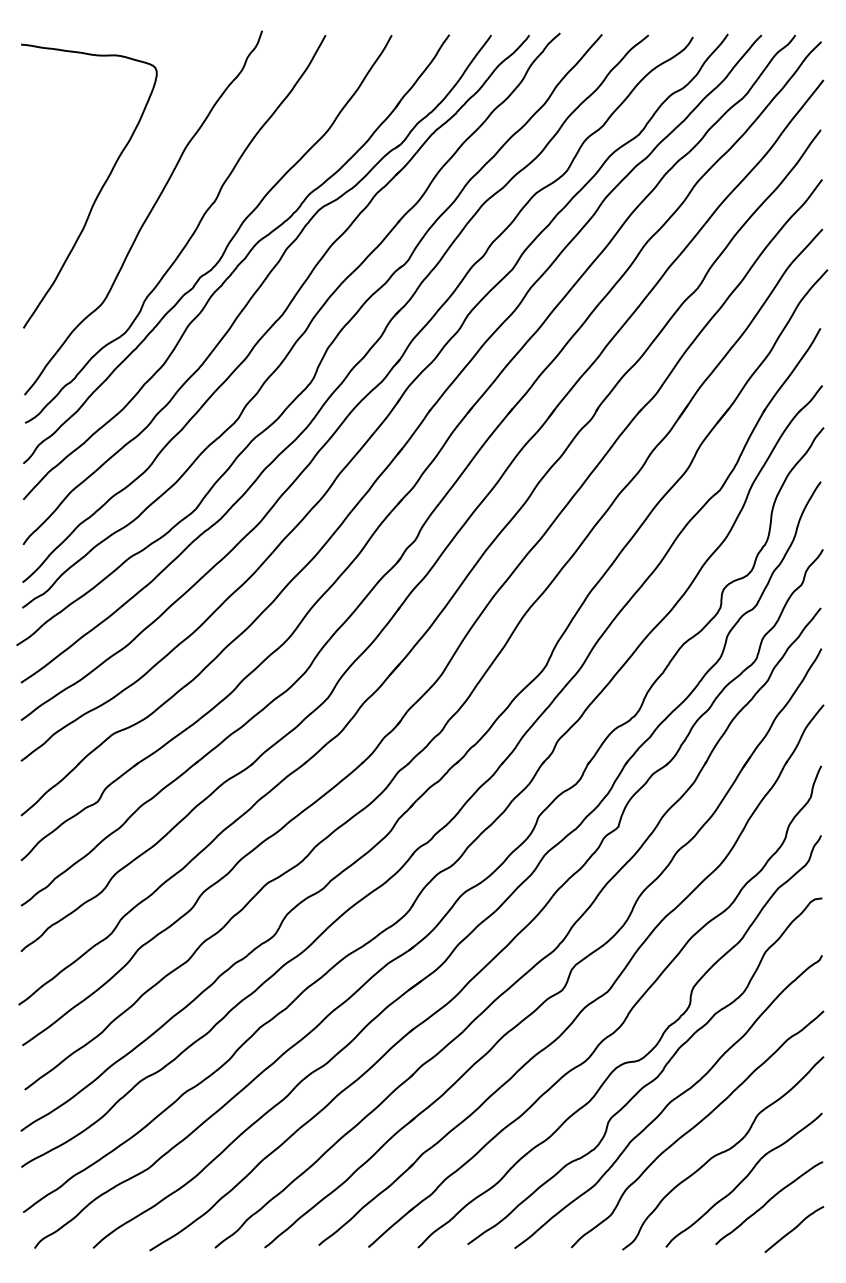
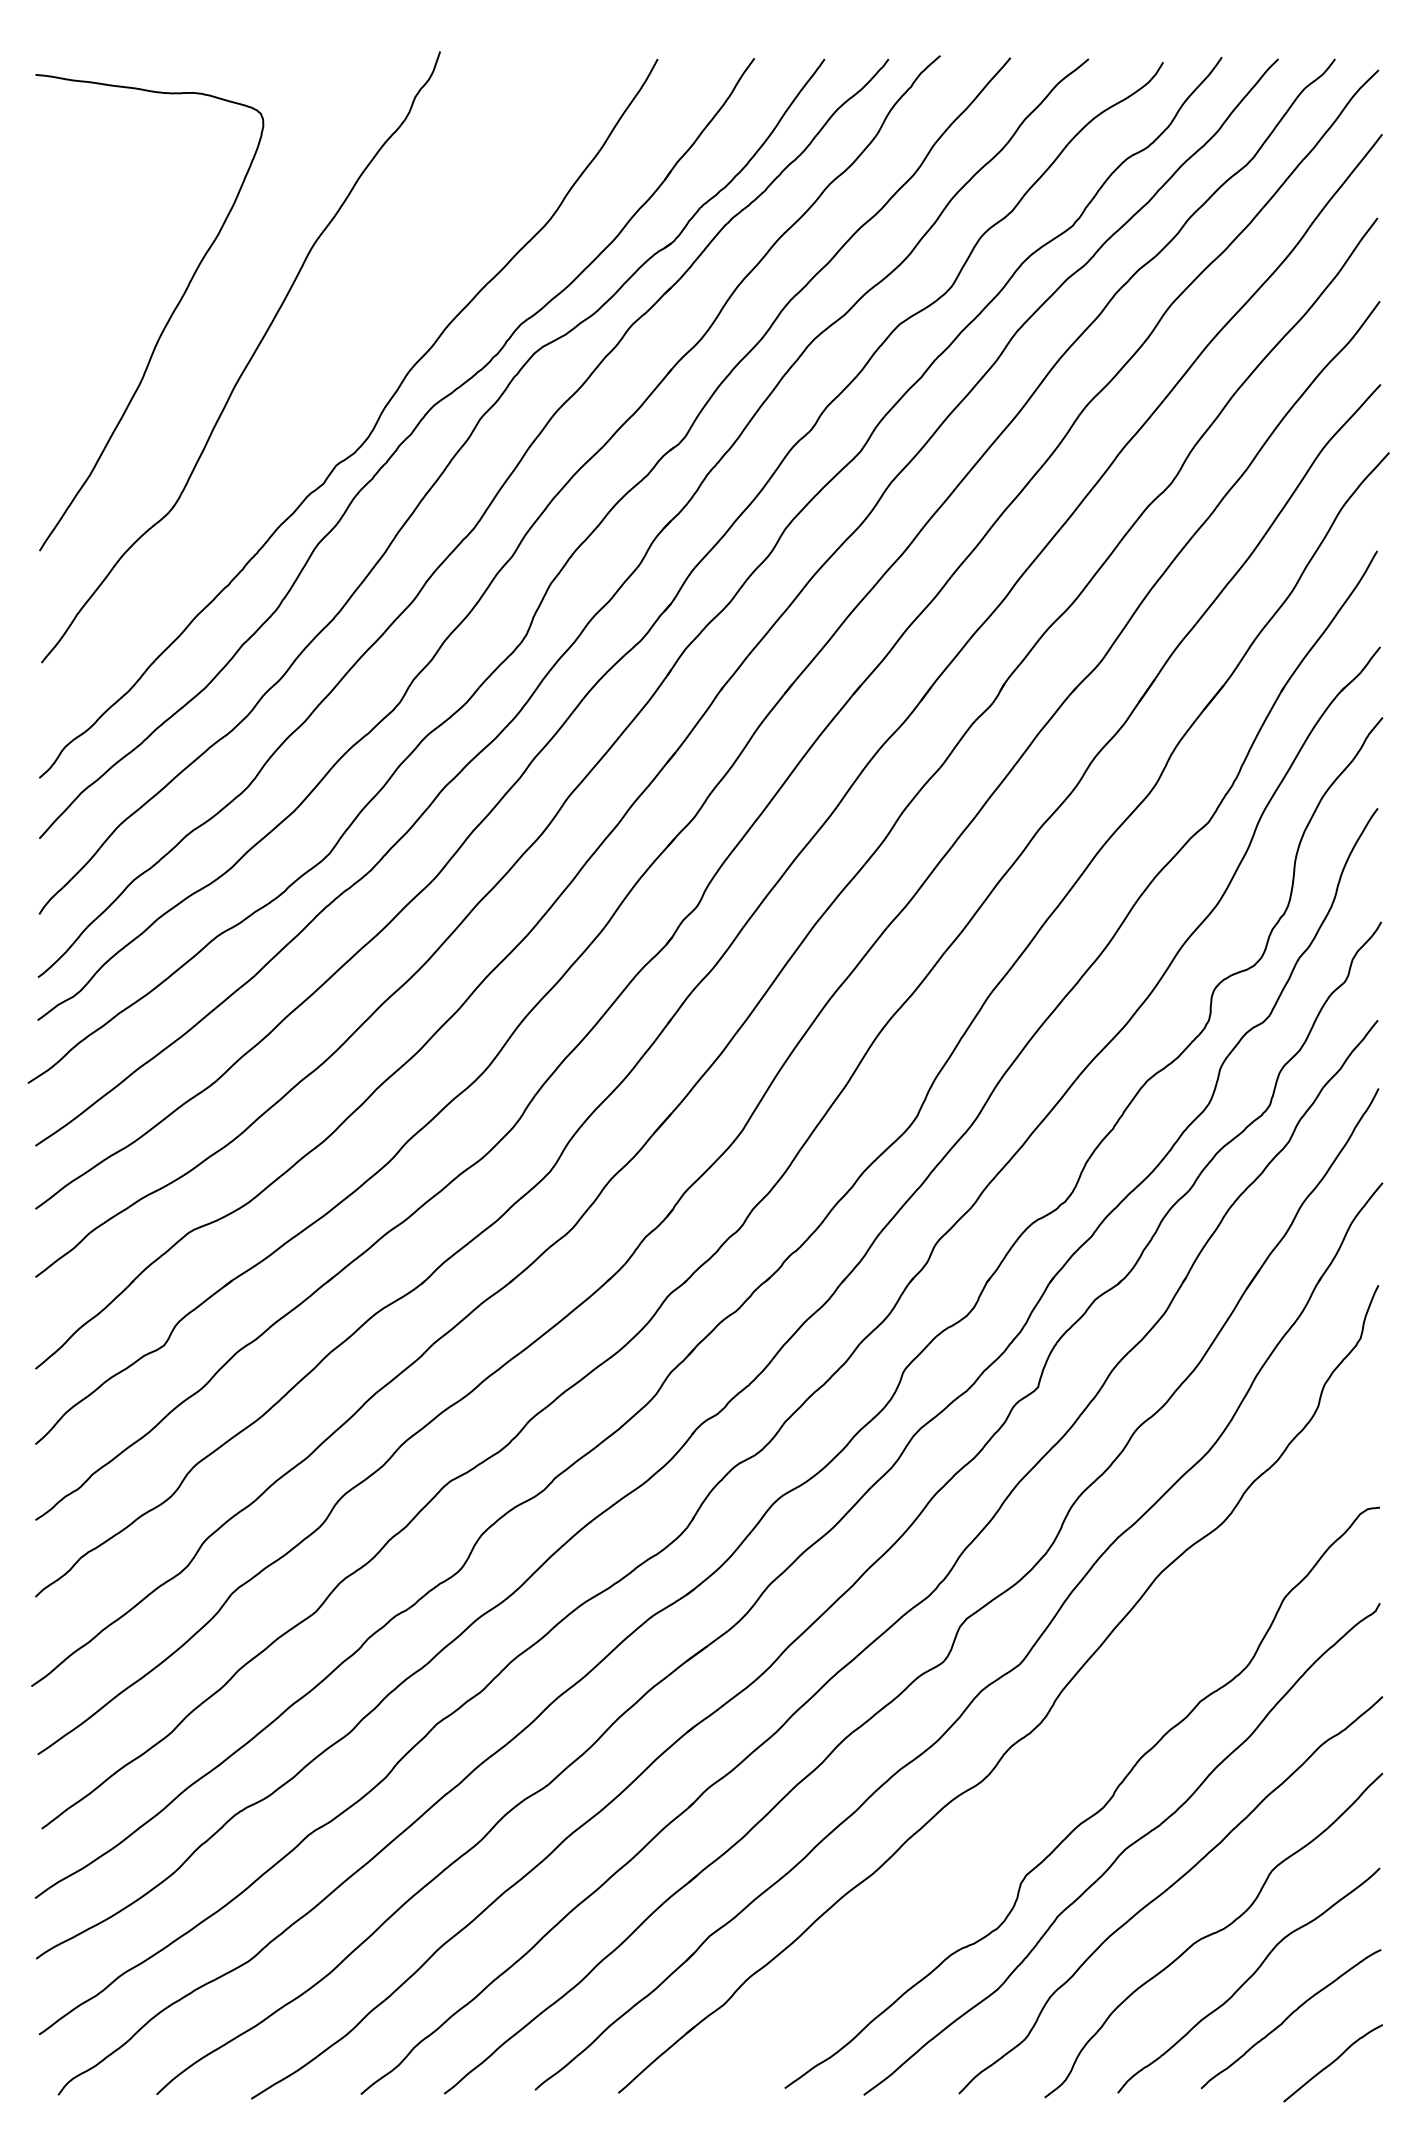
curve: (189, 237) -> (318, 398), removed
curve: (626, 1061) -> (1051, 1781), removed

